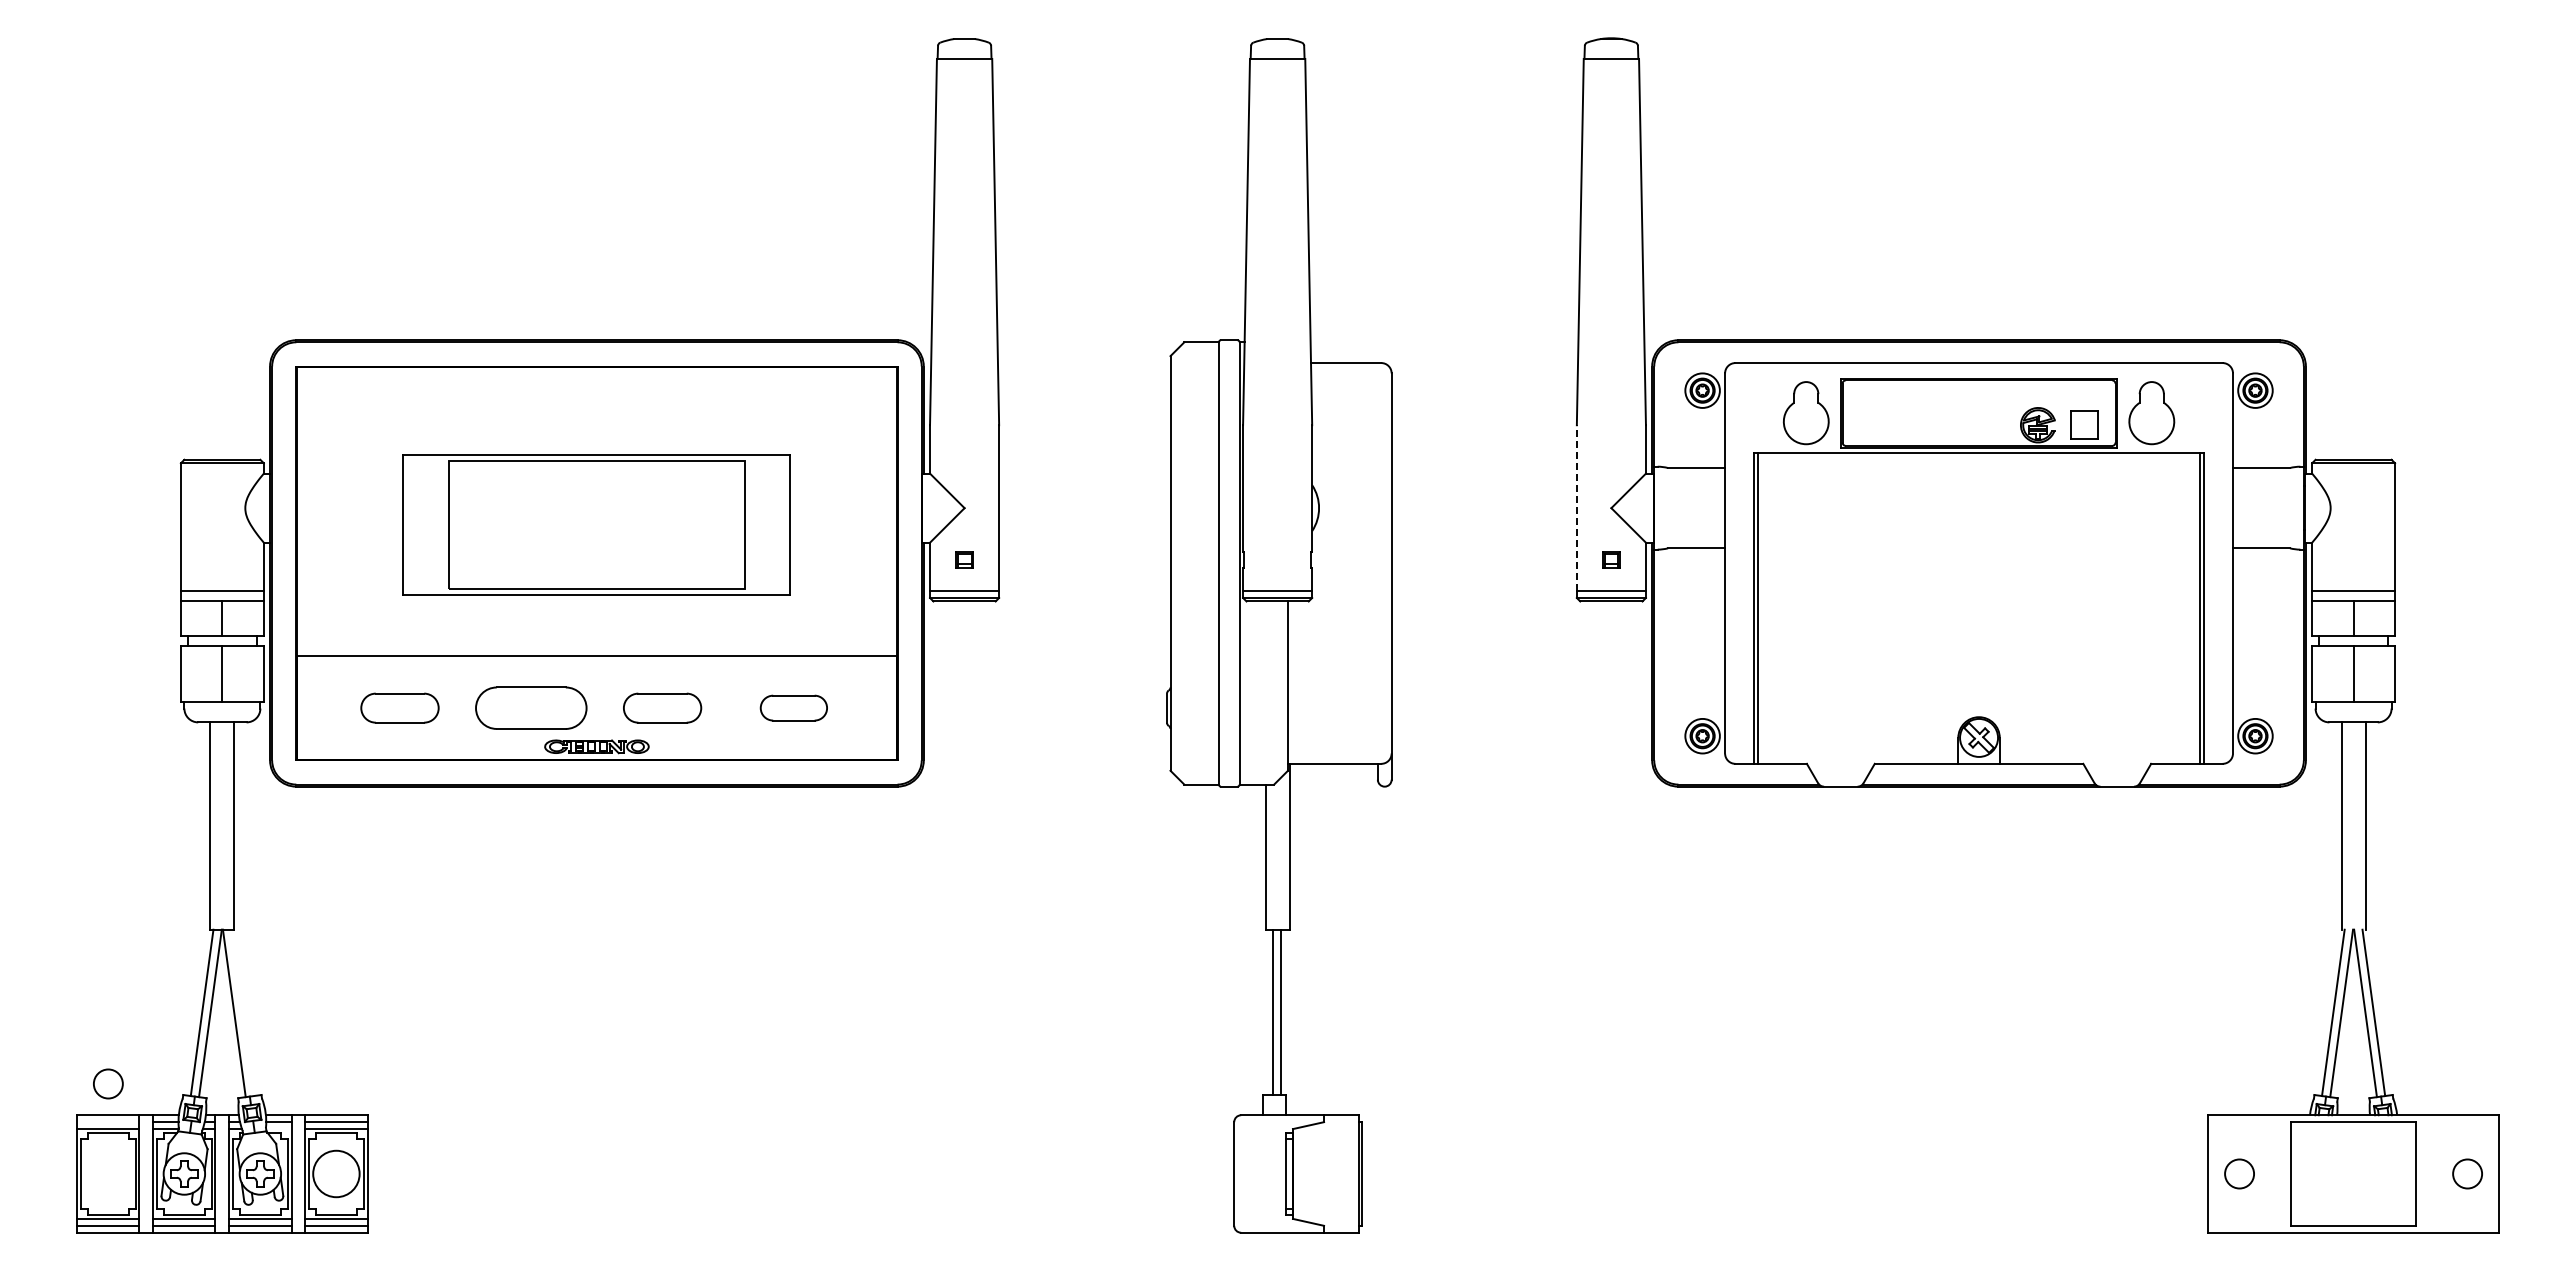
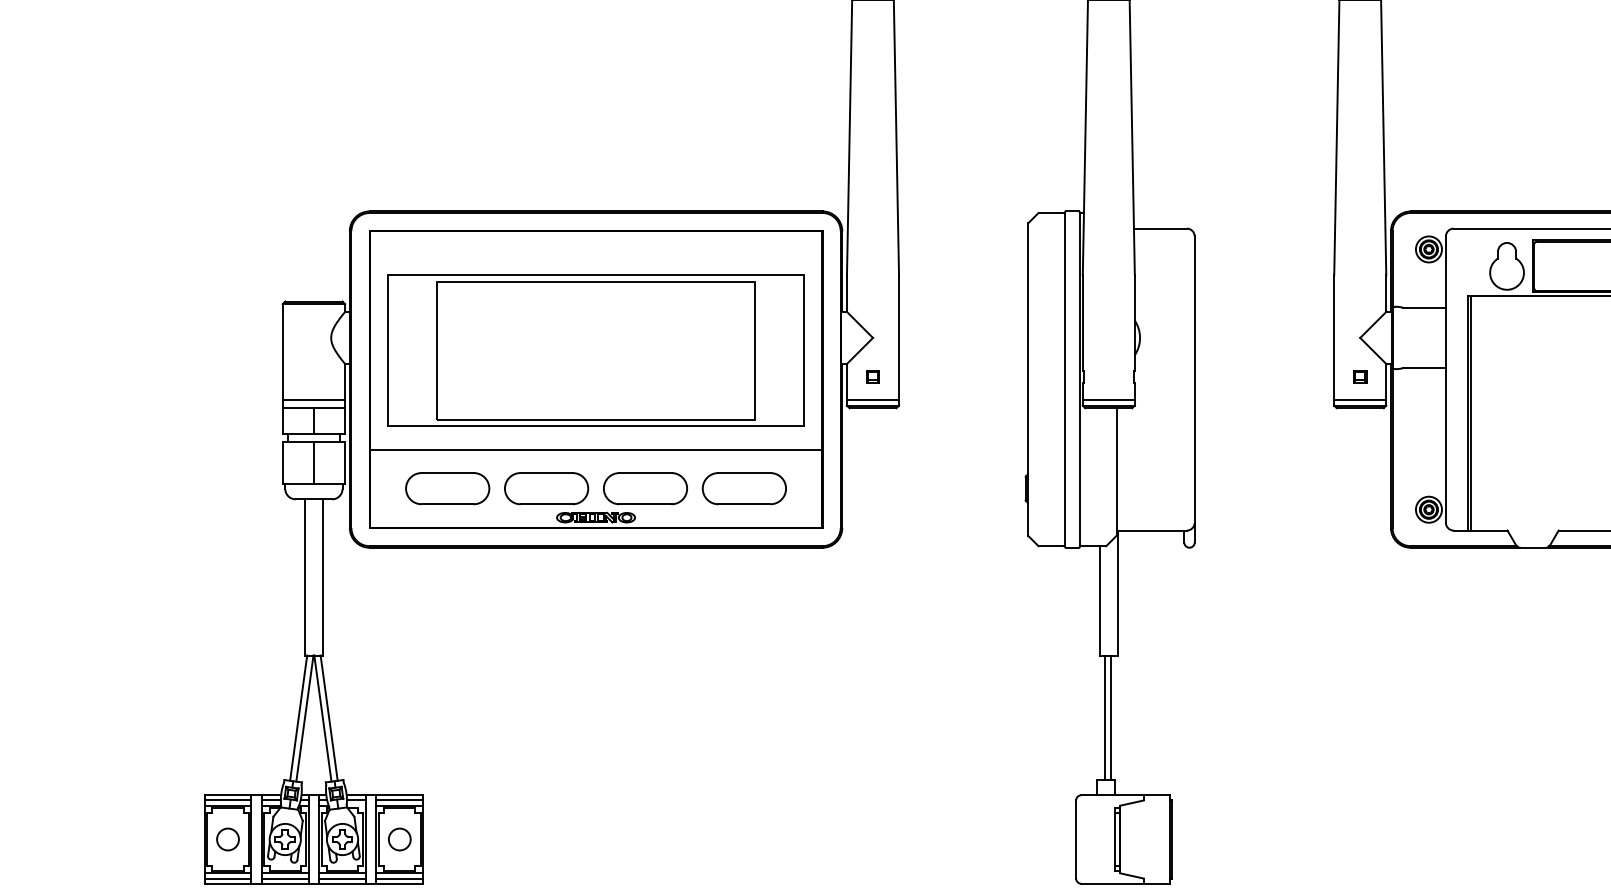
line: (1576, 508) -> (1333, 338), dashed -> solid
part: (596, 524) -> (595, 350), size x1.43
part: (399, 707) -> (447, 488), size x1.43
part: (662, 707) -> (645, 488), size x1.43
part: (793, 707) -> (744, 488), size x1.67
line: (242, 1012) -> (329, 717), added
circle: (108, 1083) -> (228, 839), moved
line: (108, 1122) -> (228, 800), added
circle: (335, 1173) -> (399, 839), size x0.62

